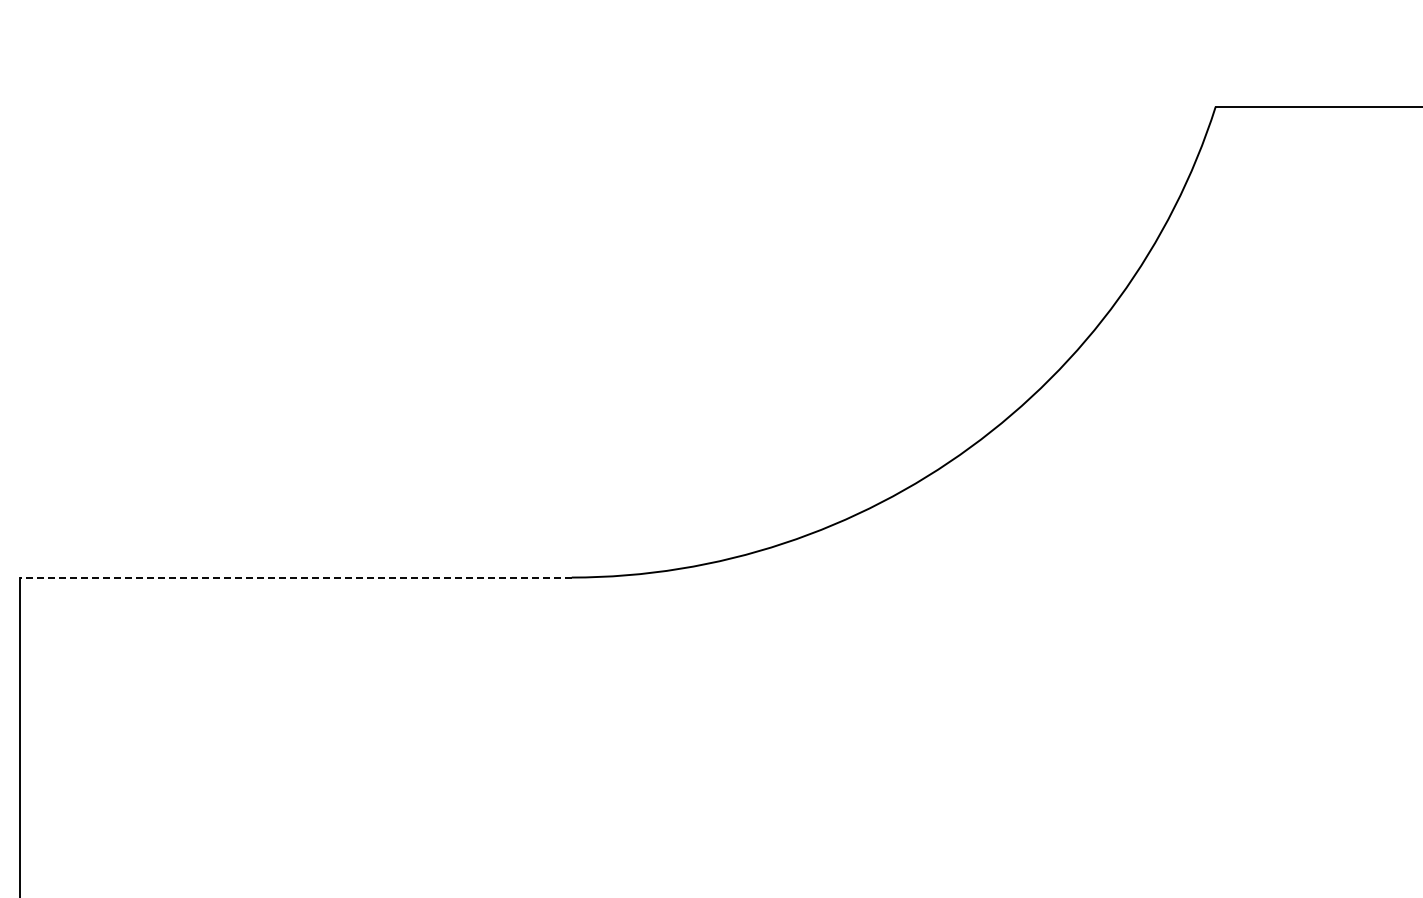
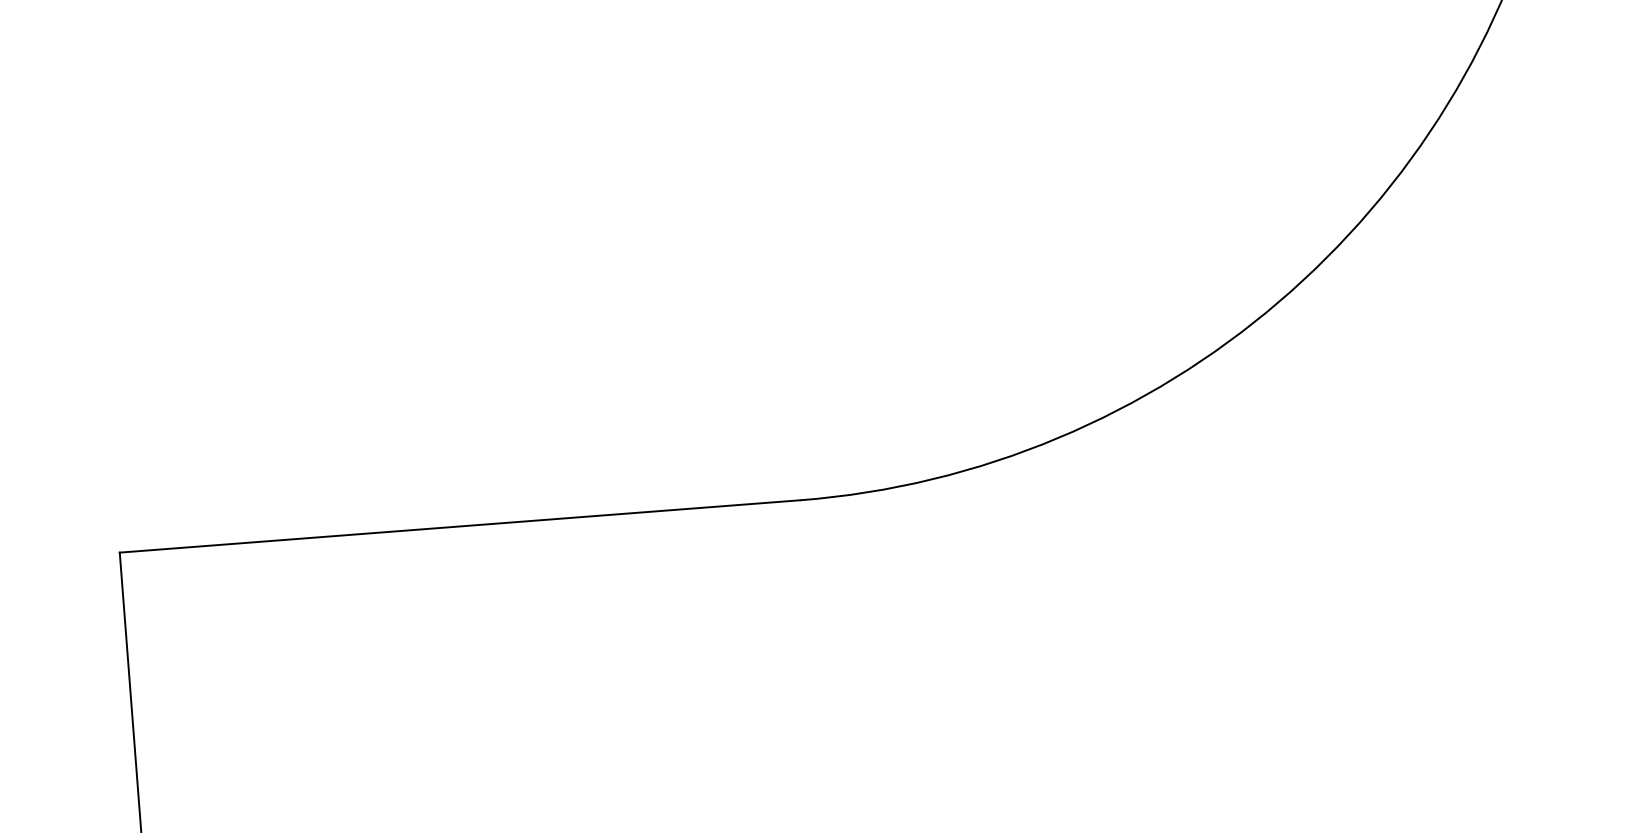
line: (296, 577) -> (460, 526), dashed -> solid

